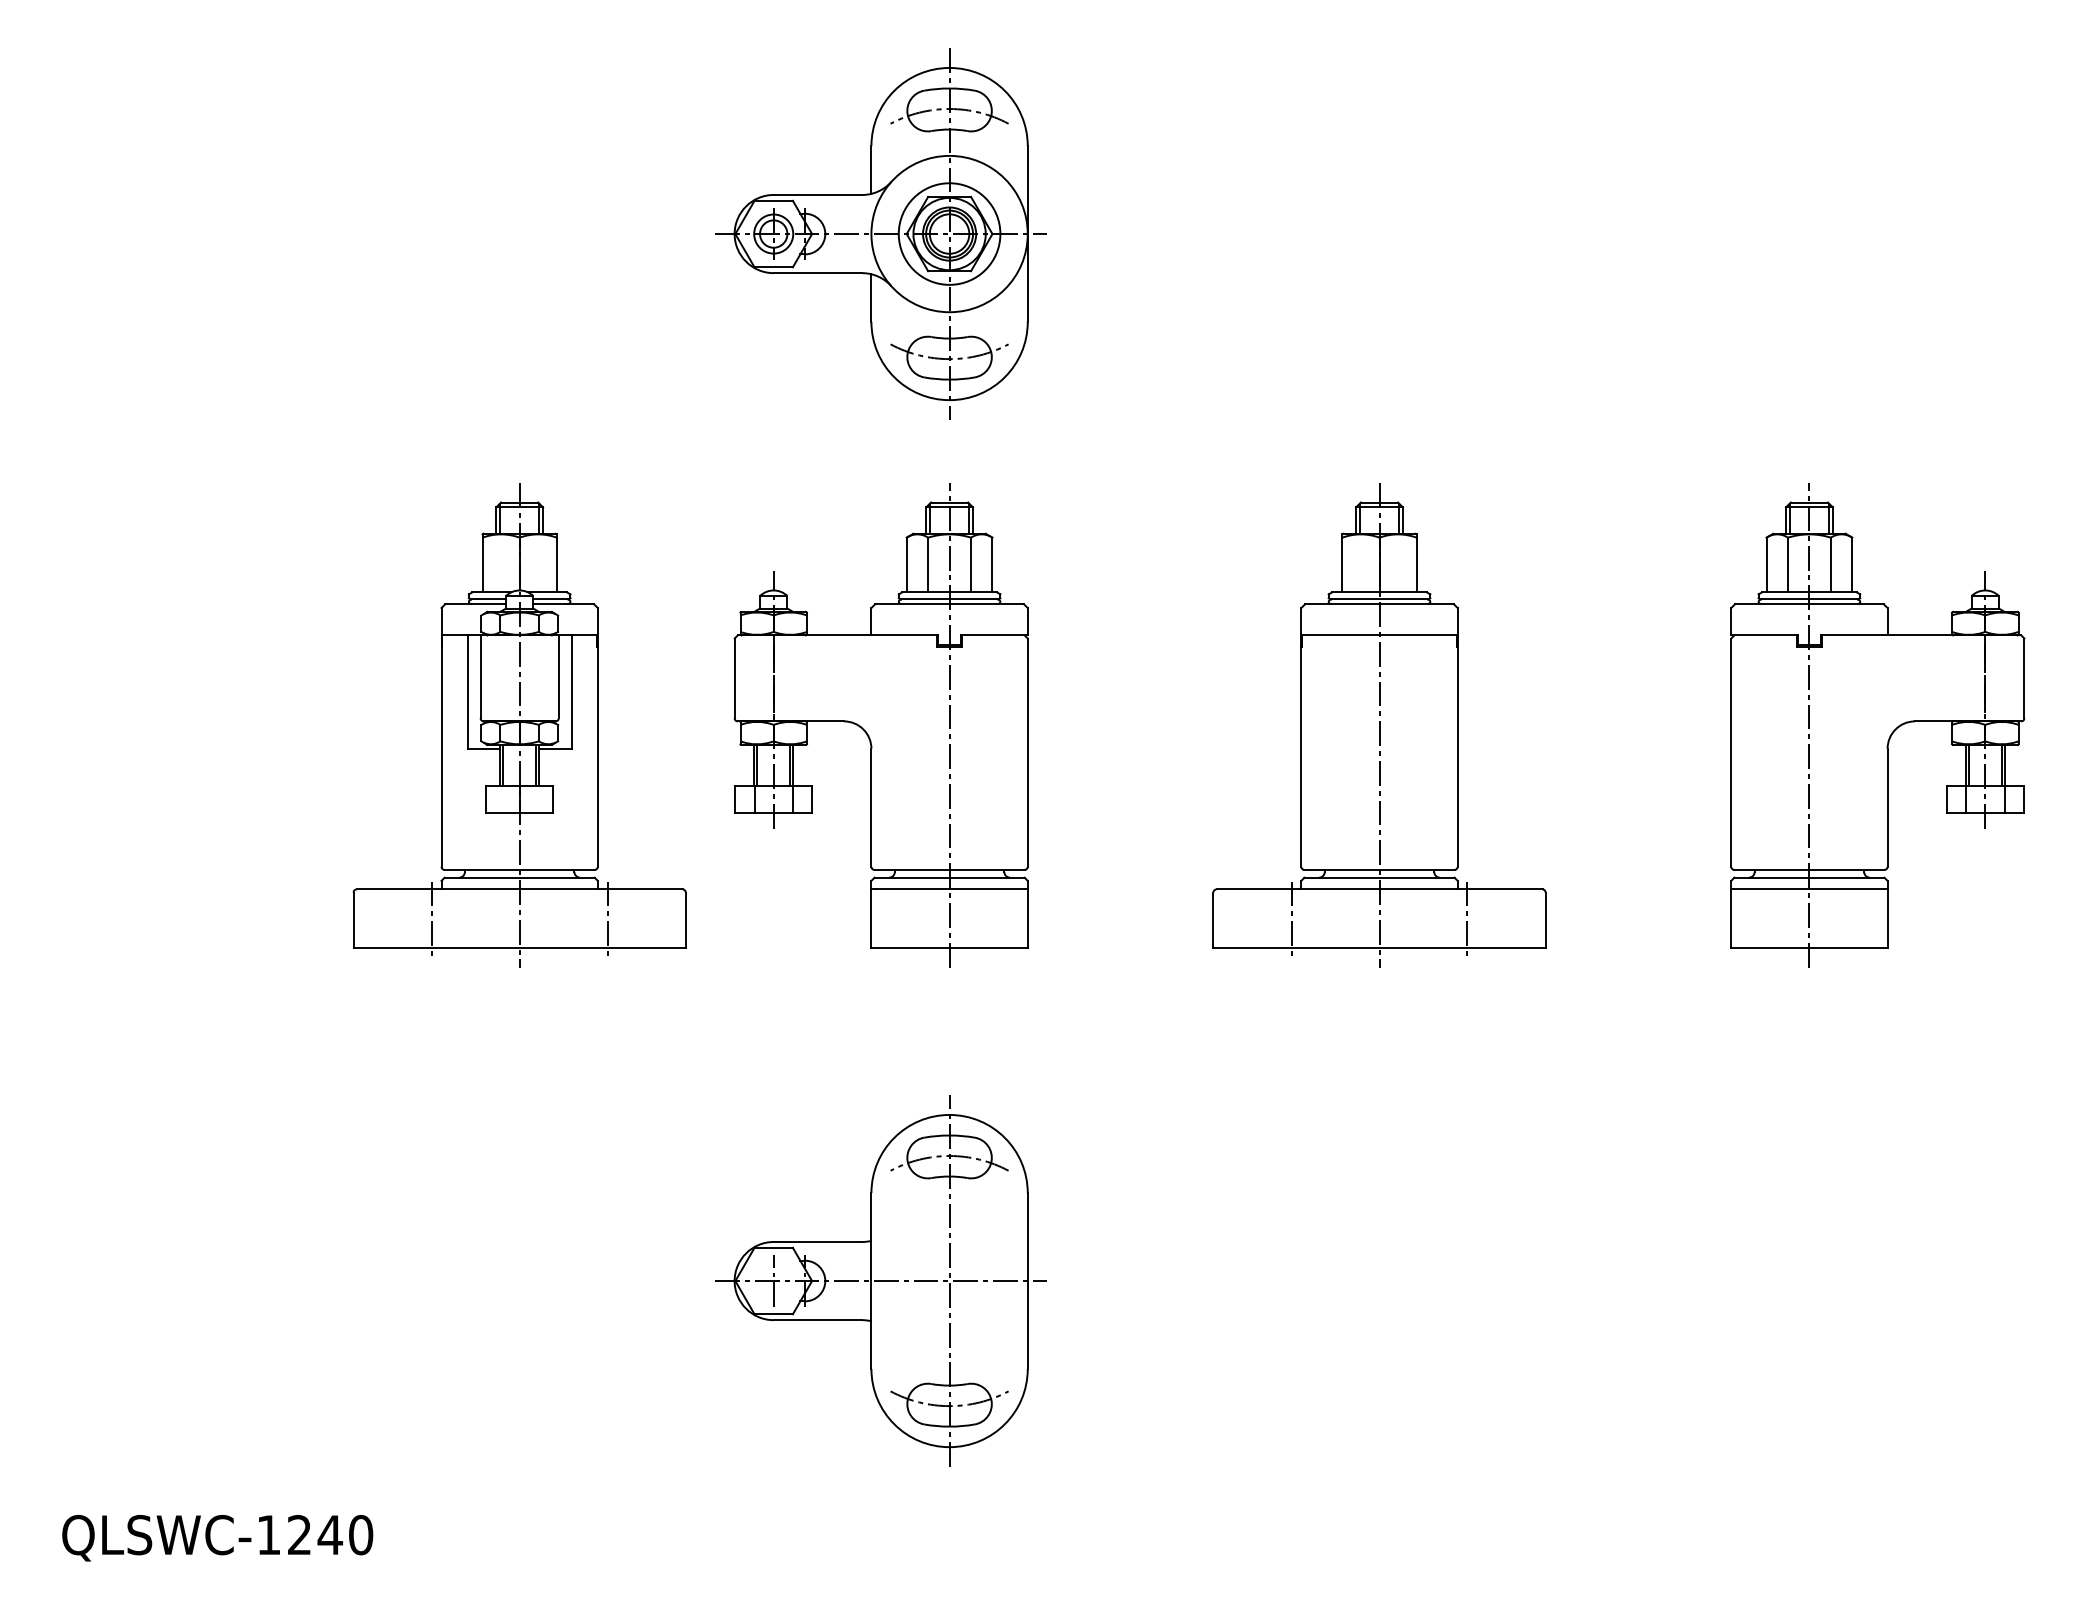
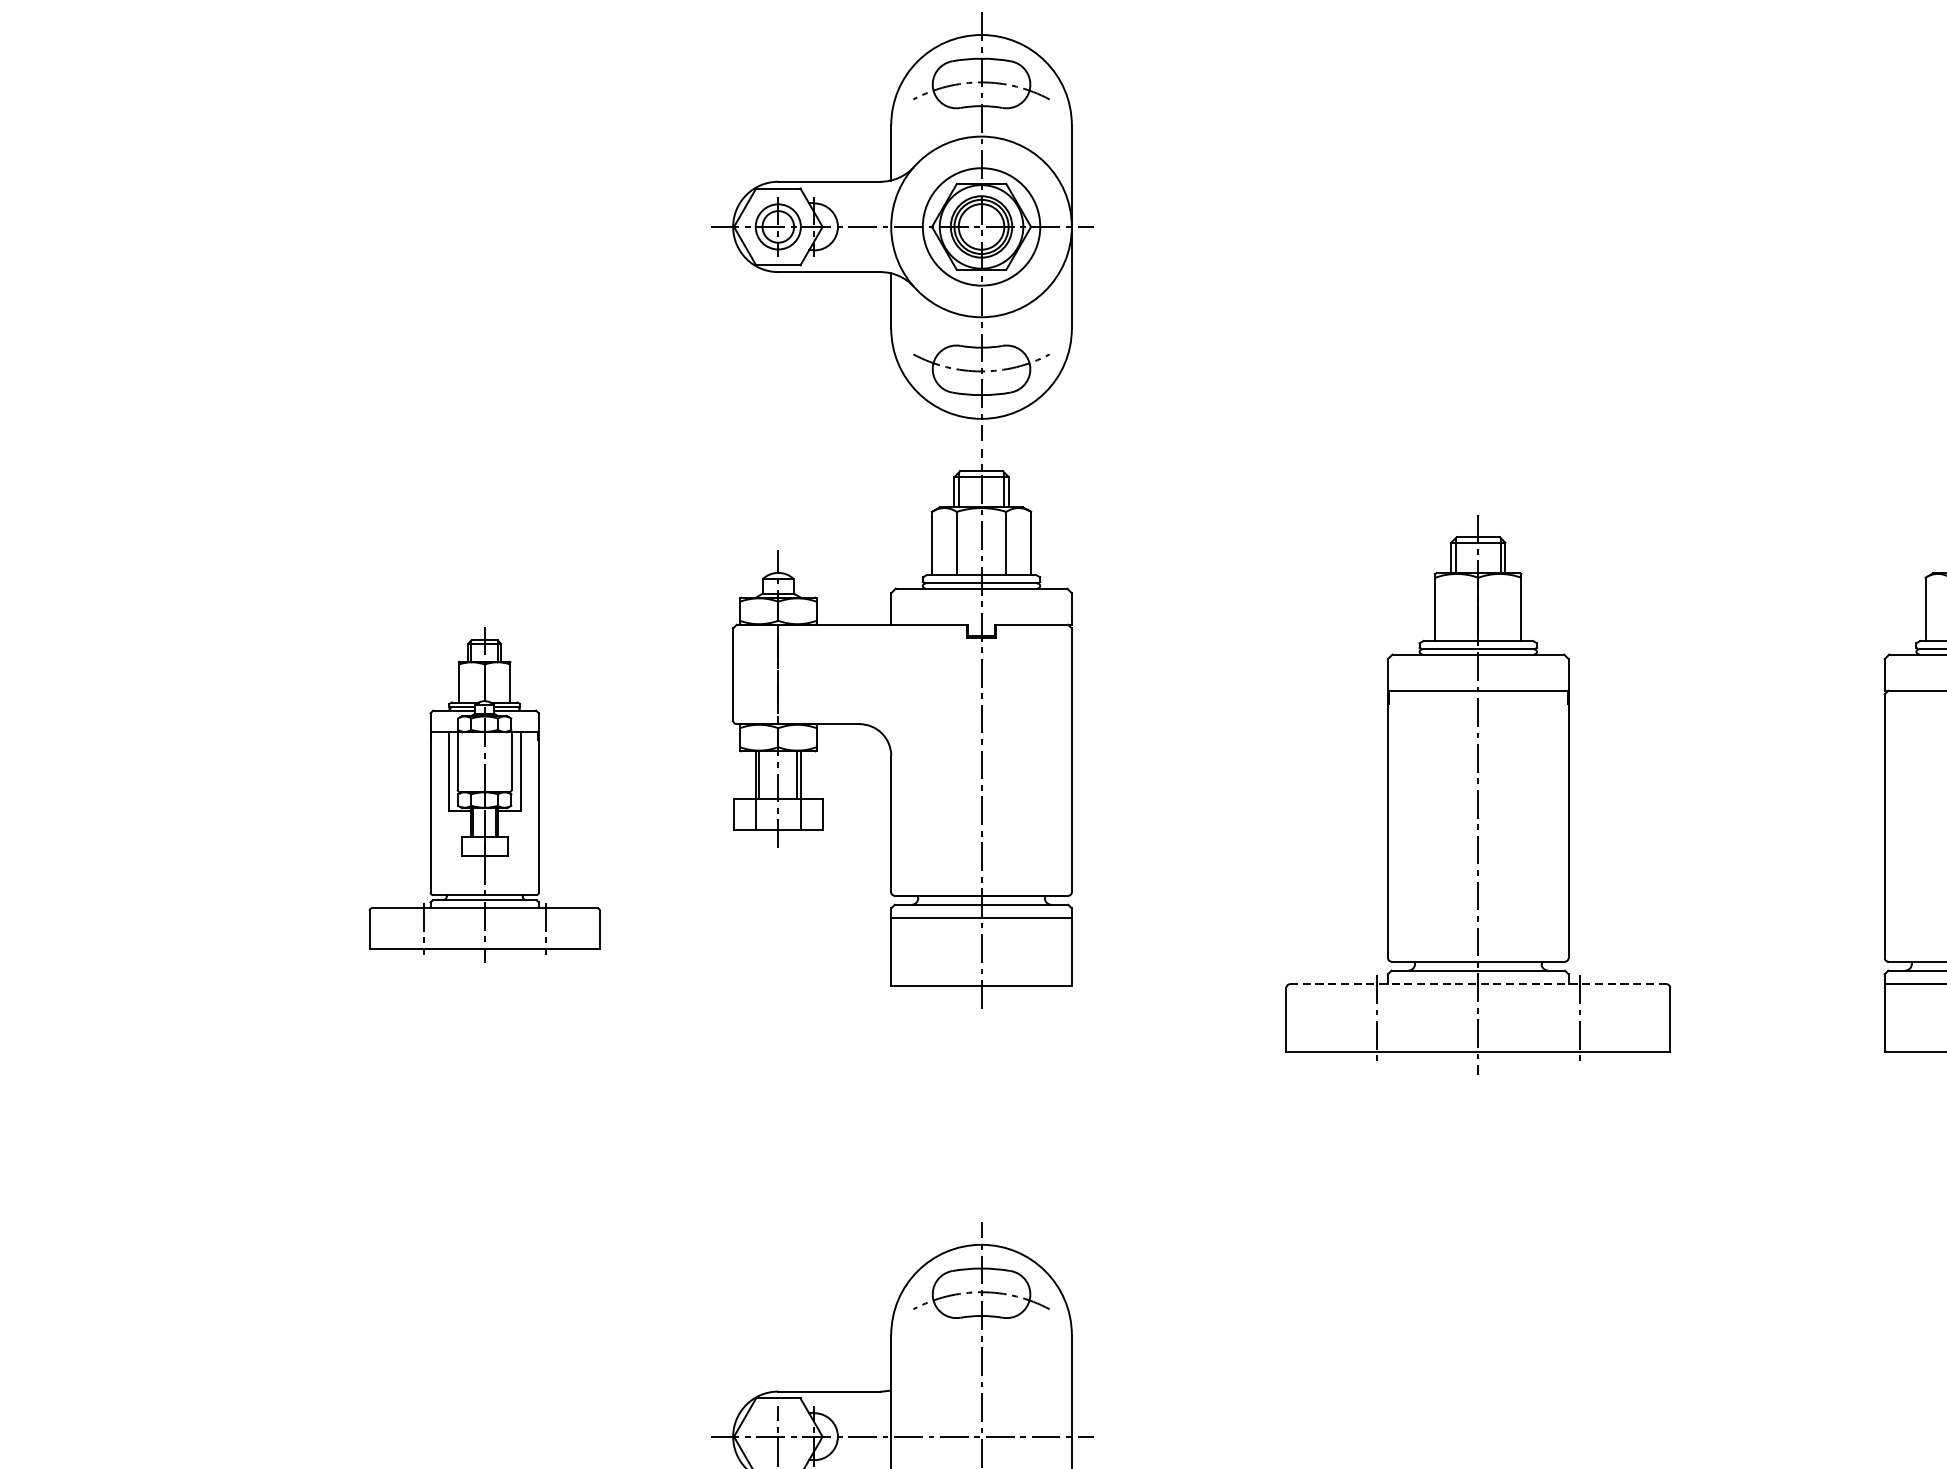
part: (519, 725) -> (484, 794), size x0.6
part: (880, 725) -> (901, 728), moved
line: (1379, 889) -> (1478, 984), solid -> dashed

